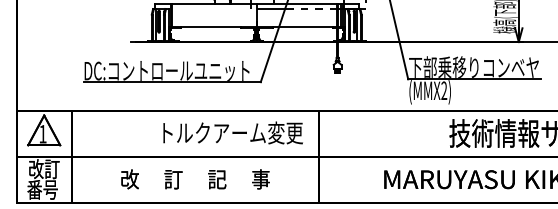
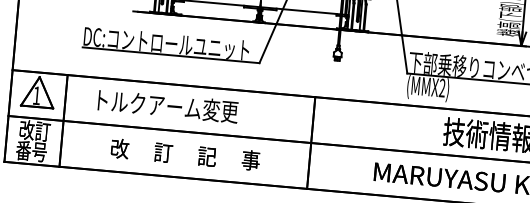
text: (232, 132) -> (167, 105), moved

